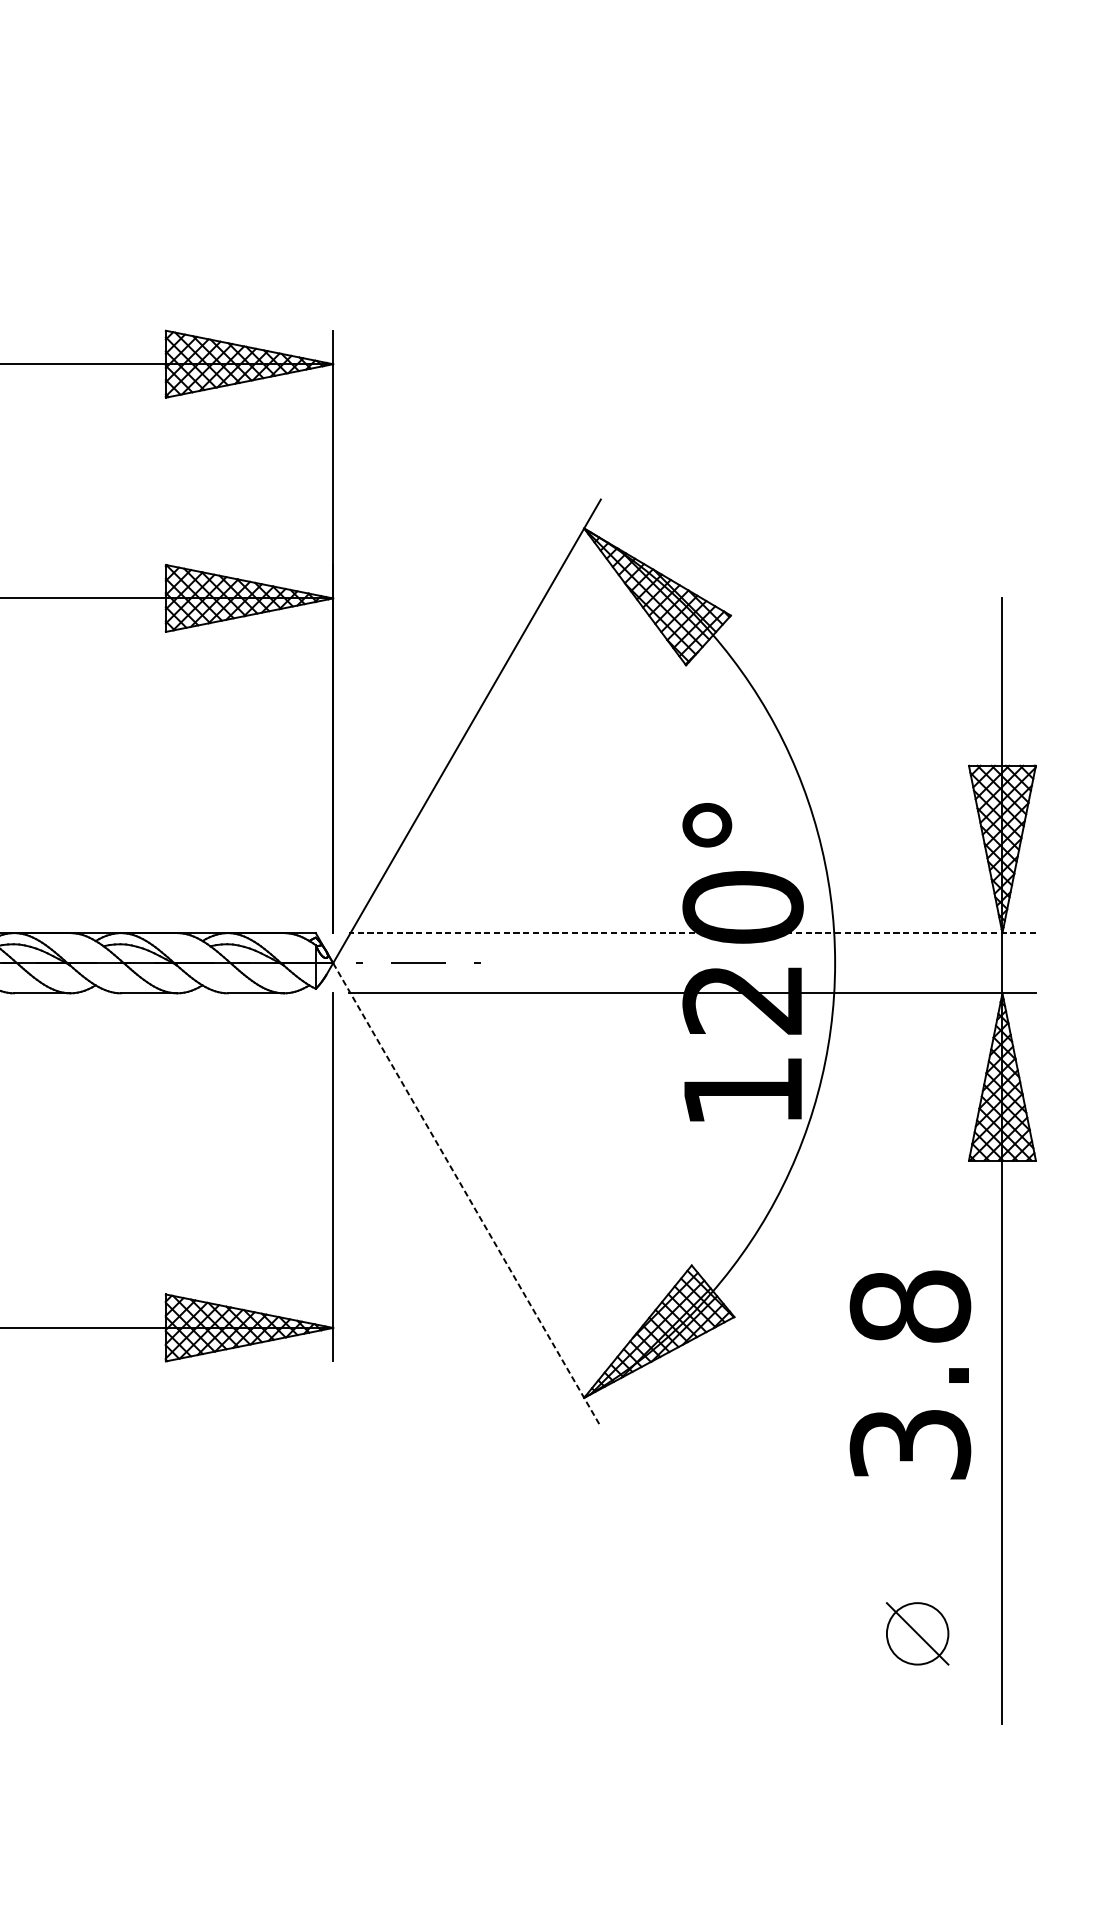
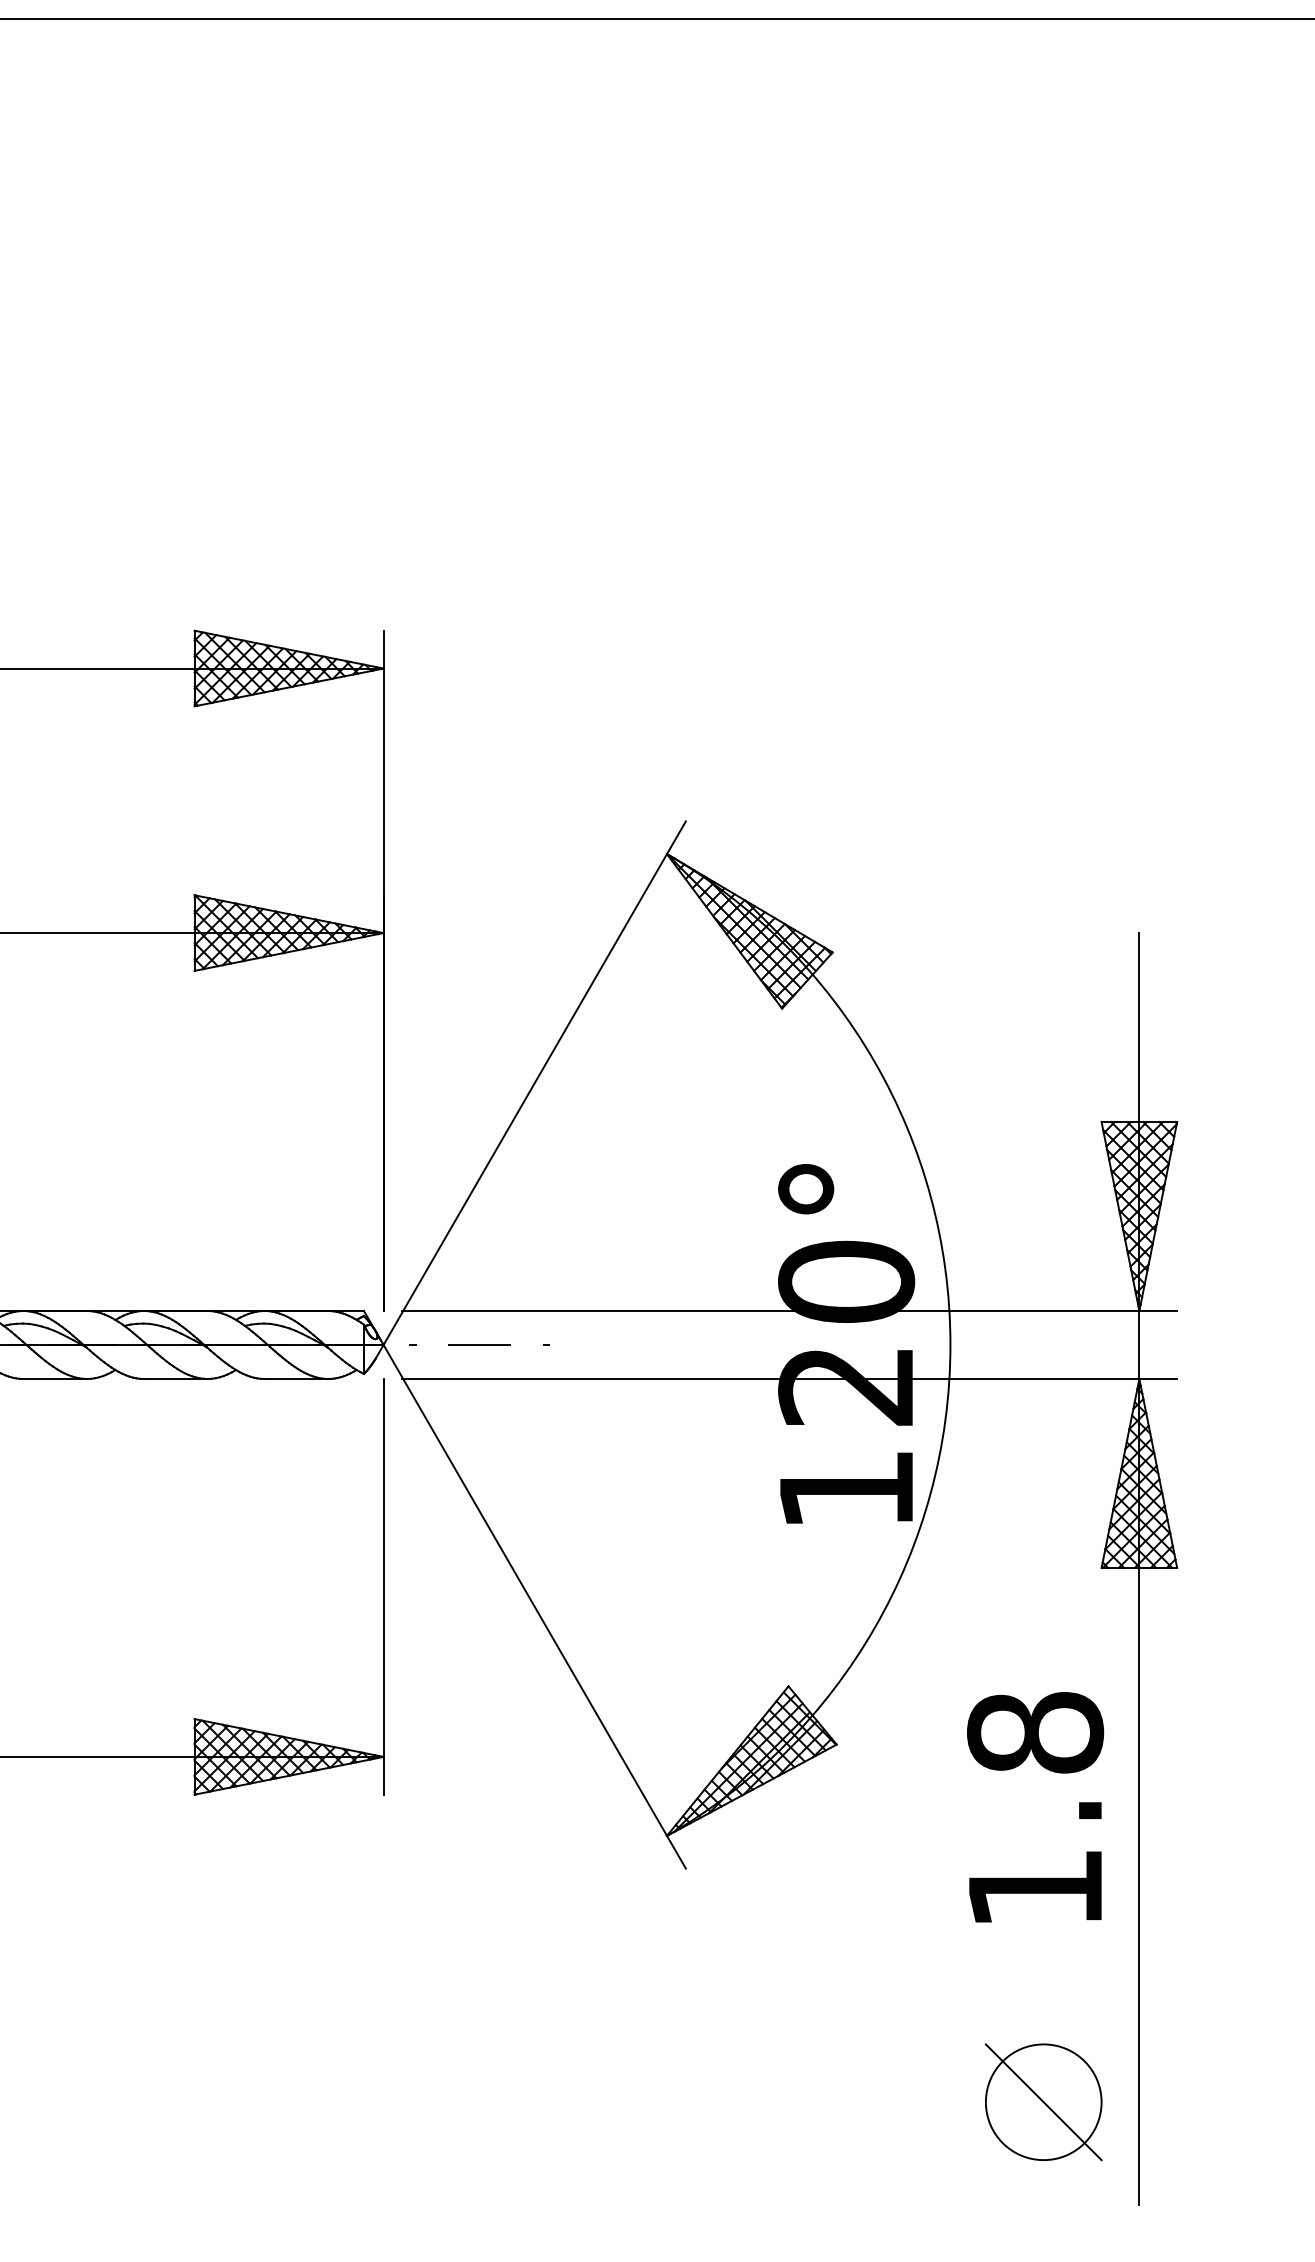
line: (692, 932) -> (789, 1310), dashed -> solid
line: (467, 1195) -> (535, 1607), dashed -> solid
text: (910, 1444) -> (1035, 1888), 3.8 -> 1.8
part: (917, 1633) -> (1043, 2102), size x1.67

